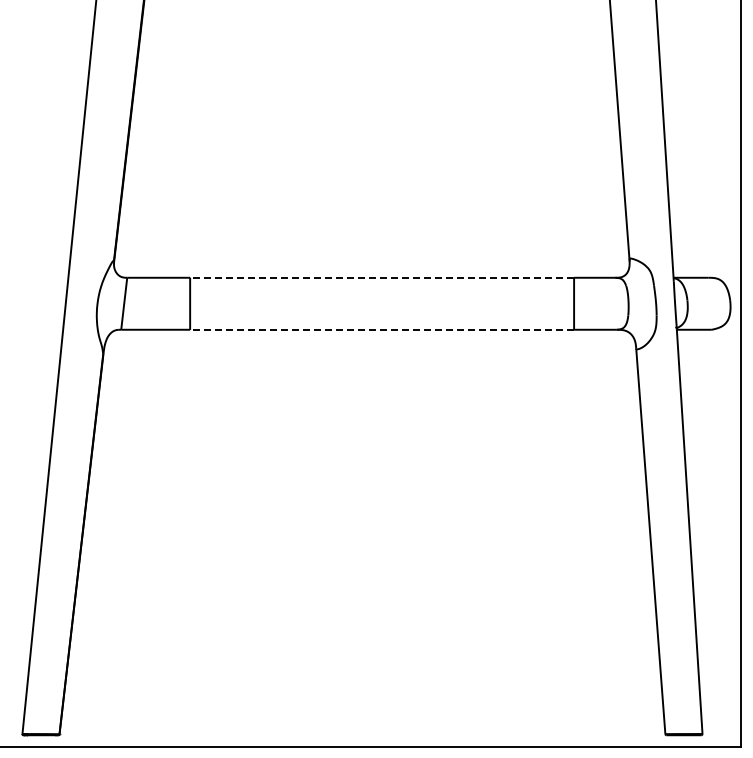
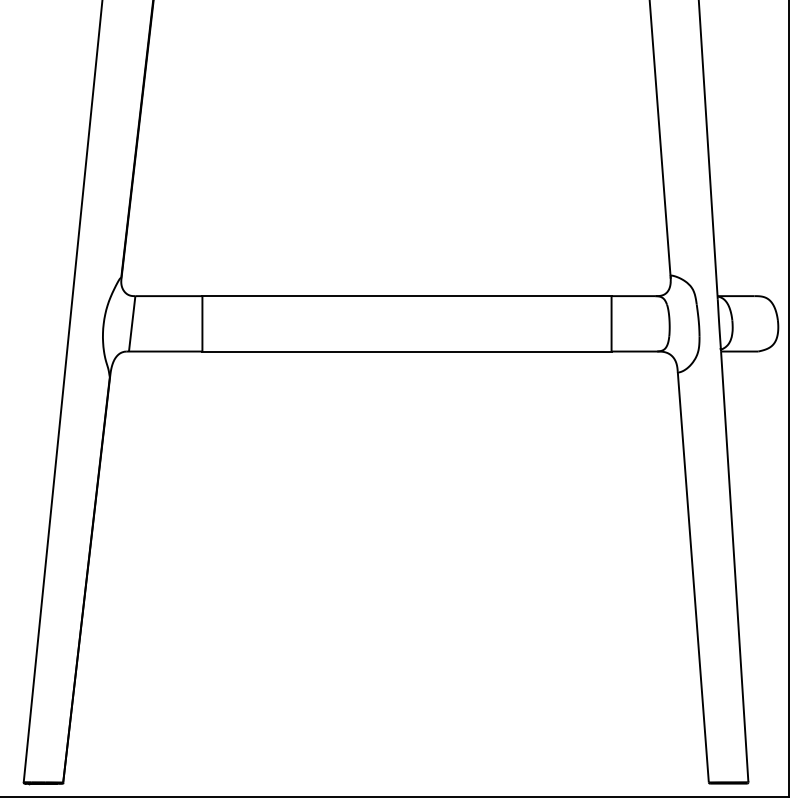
line: (382, 277) -> (407, 295), dashed -> solid
line: (382, 329) -> (407, 351), dashed -> solid

